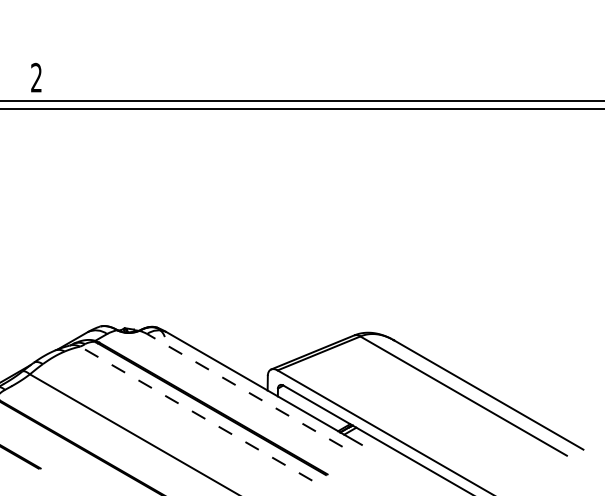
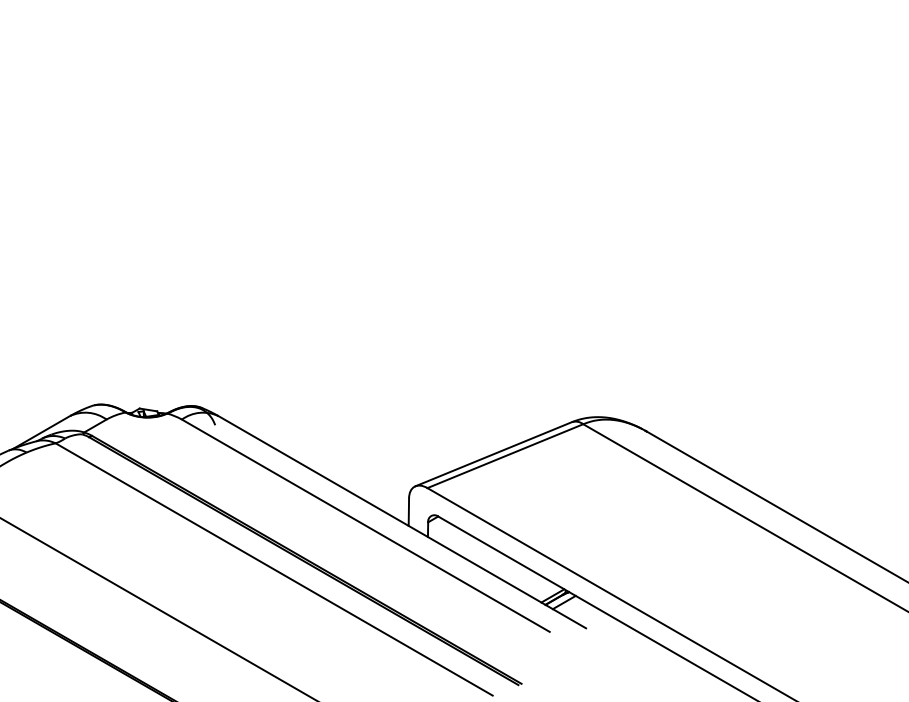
line: (244, 390) -> (365, 525), dashed -> solid
line: (195, 413) -> (272, 569), dashed -> solid

